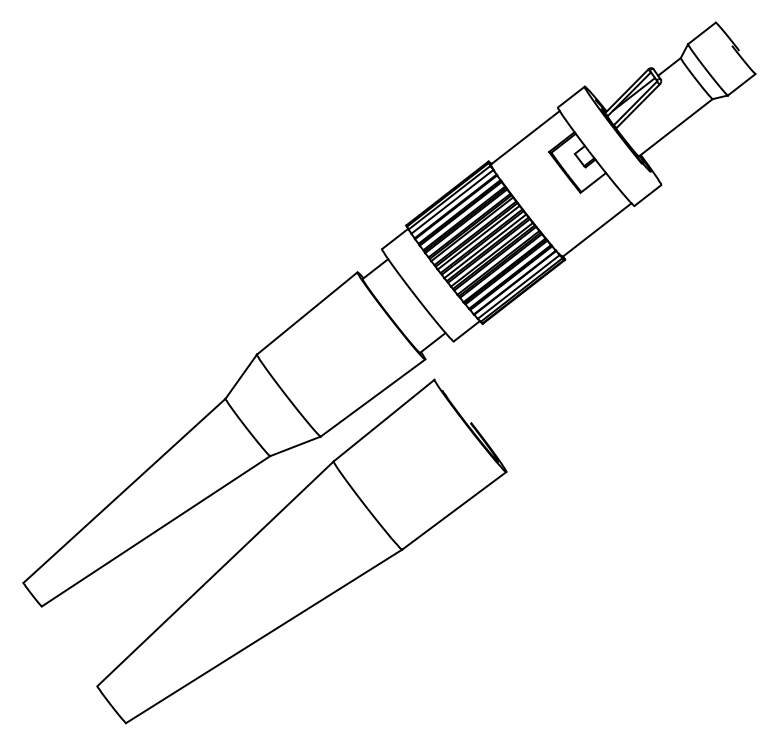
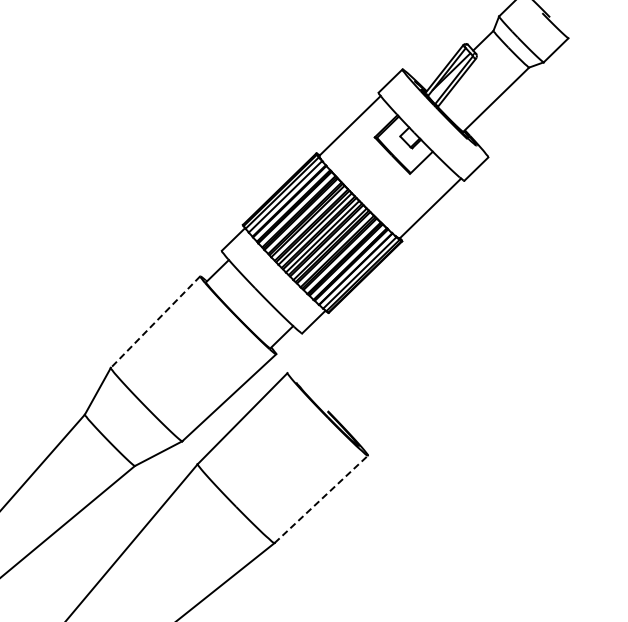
line: (307, 313) -> (155, 322), solid -> dashed
line: (454, 510) -> (321, 499), solid -> dashed

